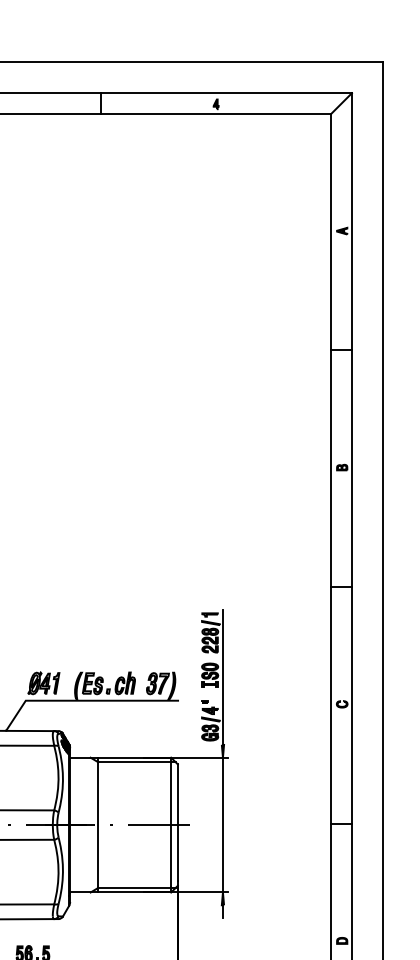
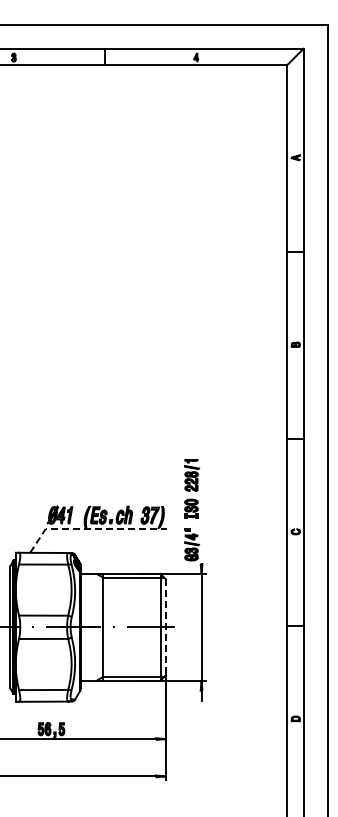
line: (222, 677) -> (201, 510), removed
line: (83, 700) -> (91, 528), solid -> dashed
line: (177, 822) -> (165, 625), solid -> dashed

